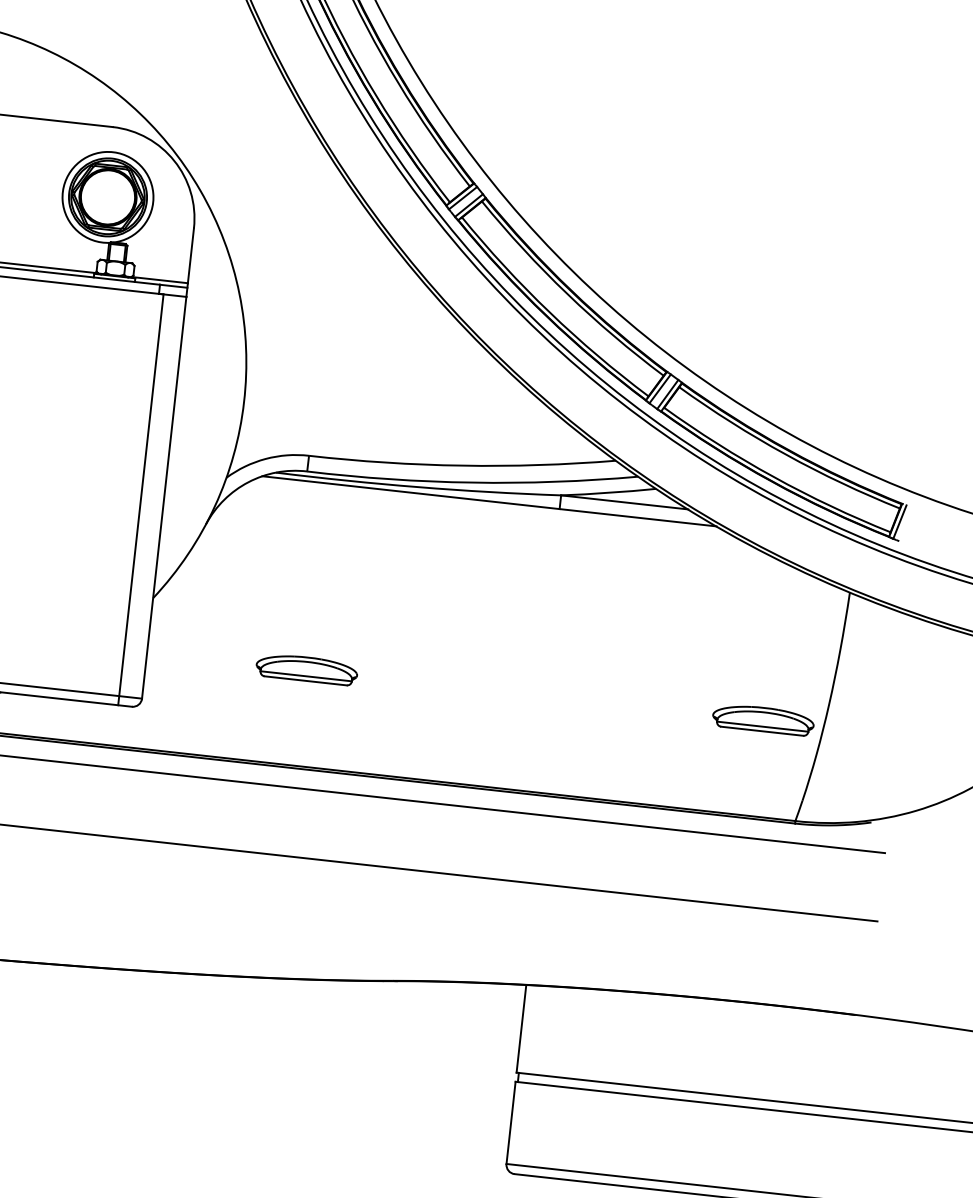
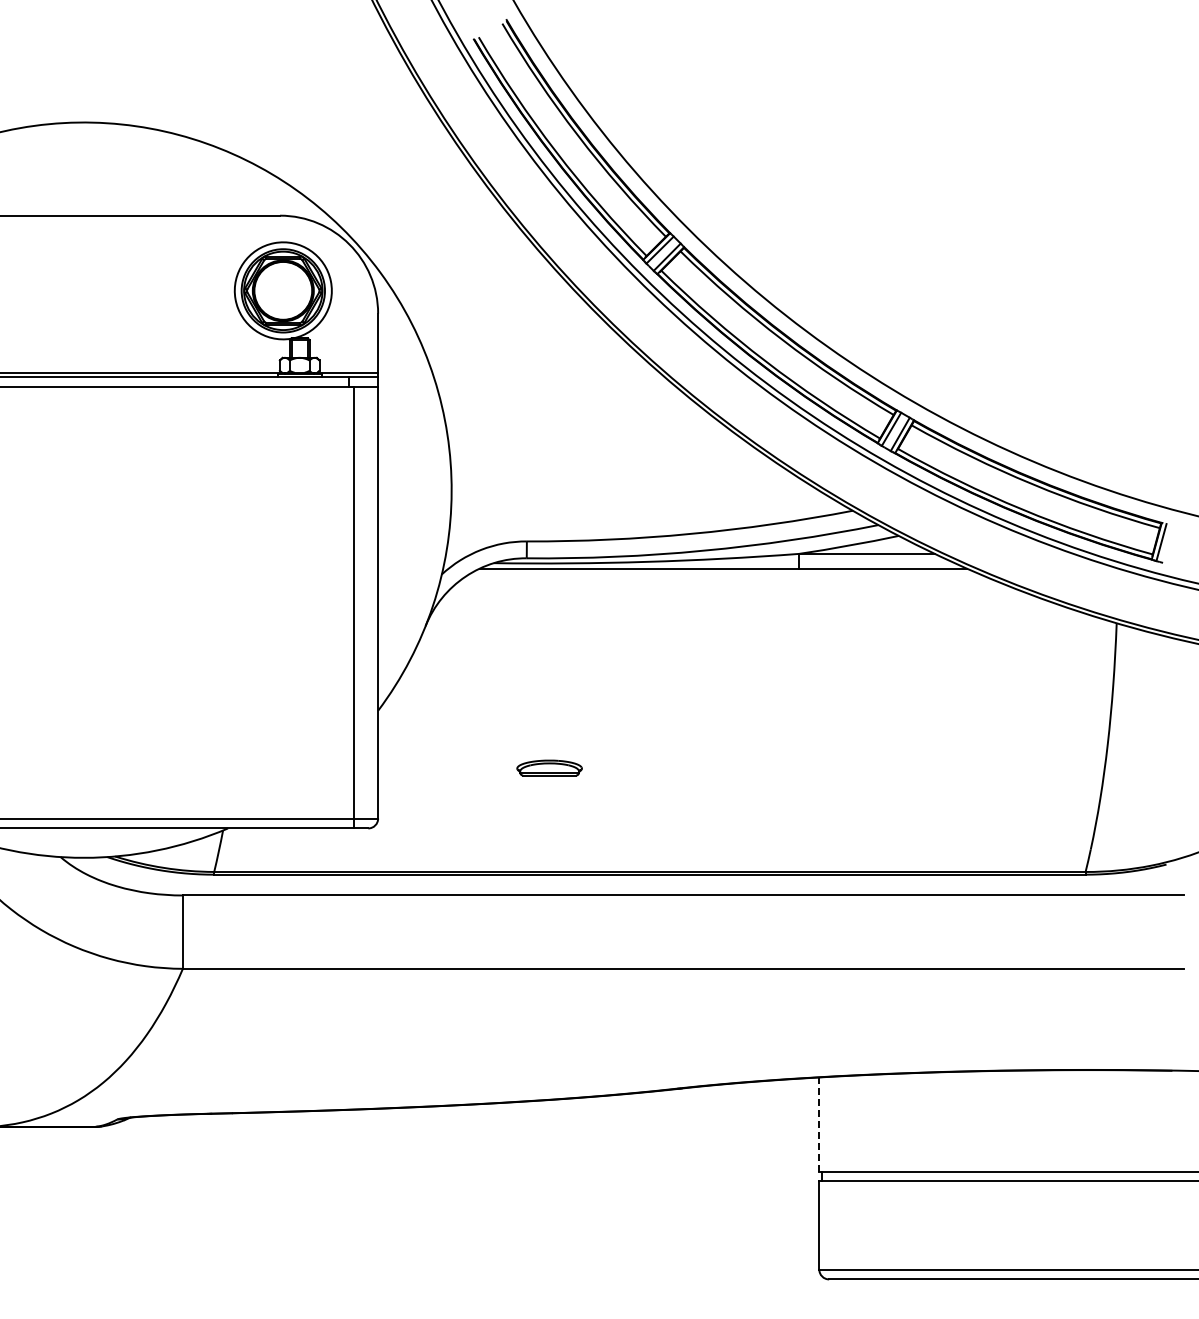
part: (306, 668) -> (549, 767), size x0.6
part: (763, 719) -> (1039, 767), removed
line: (521, 1028) -> (819, 1124), solid -> dashed

